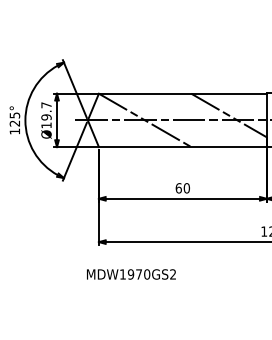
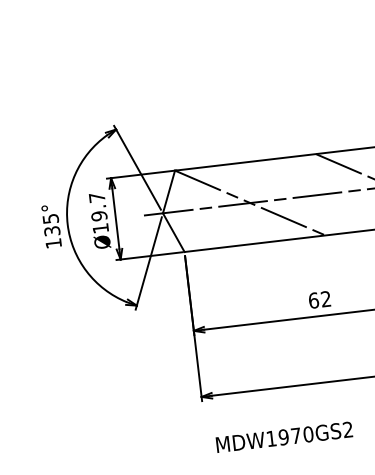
text: (15, 123) -> (53, 231), 125° -> 135°
text: (186, 188) -> (325, 299), 60 -> 62
text: (131, 274) -> (284, 437), moved

